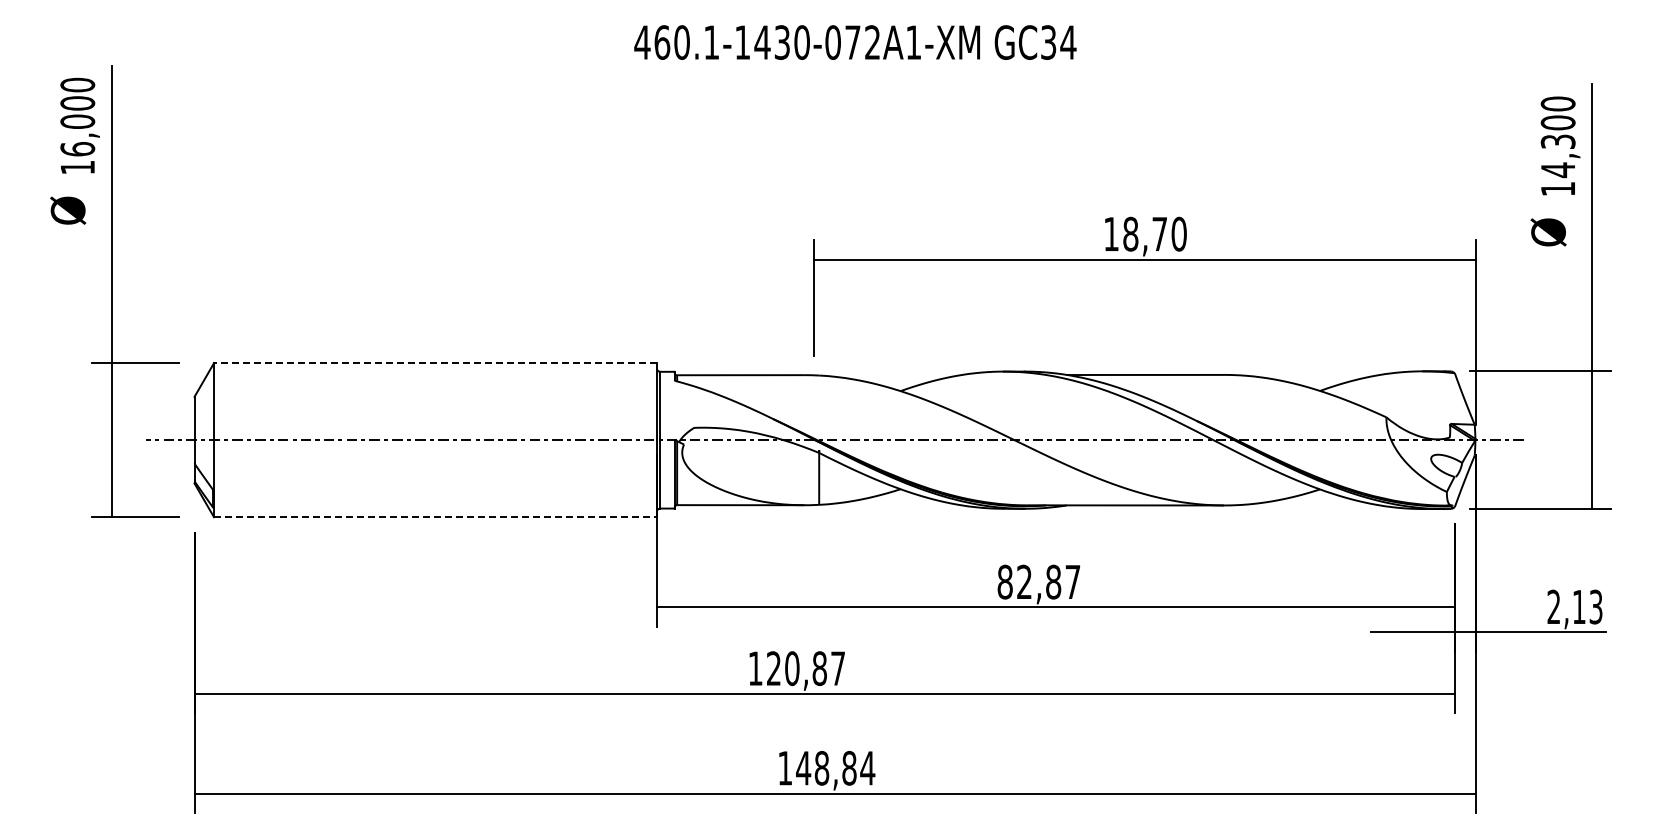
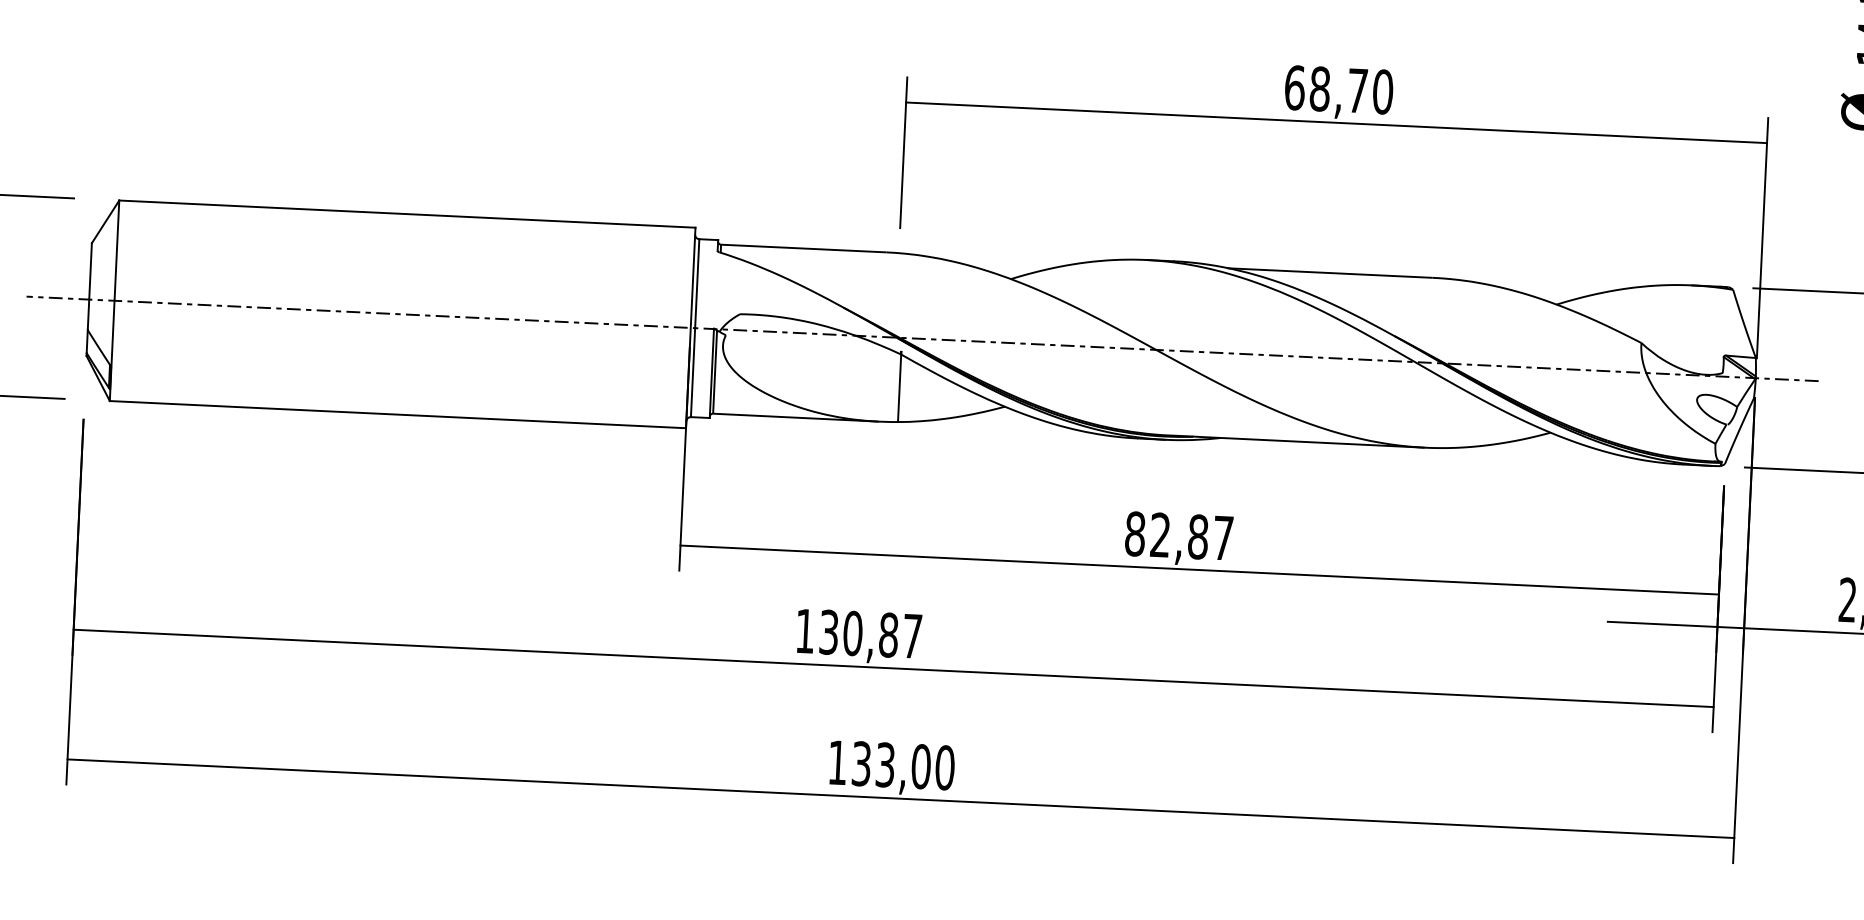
text: (1111, 233) -> (1294, 86), 18,70 -> 68,70
line: (434, 363) -> (406, 214), dashed -> solid
line: (435, 517) -> (397, 414), dashed -> solid
text: (773, 668) -> (828, 632), 120,87 -> 130,87
text: (835, 767) -> (903, 764), 148,84 -> 133,00

